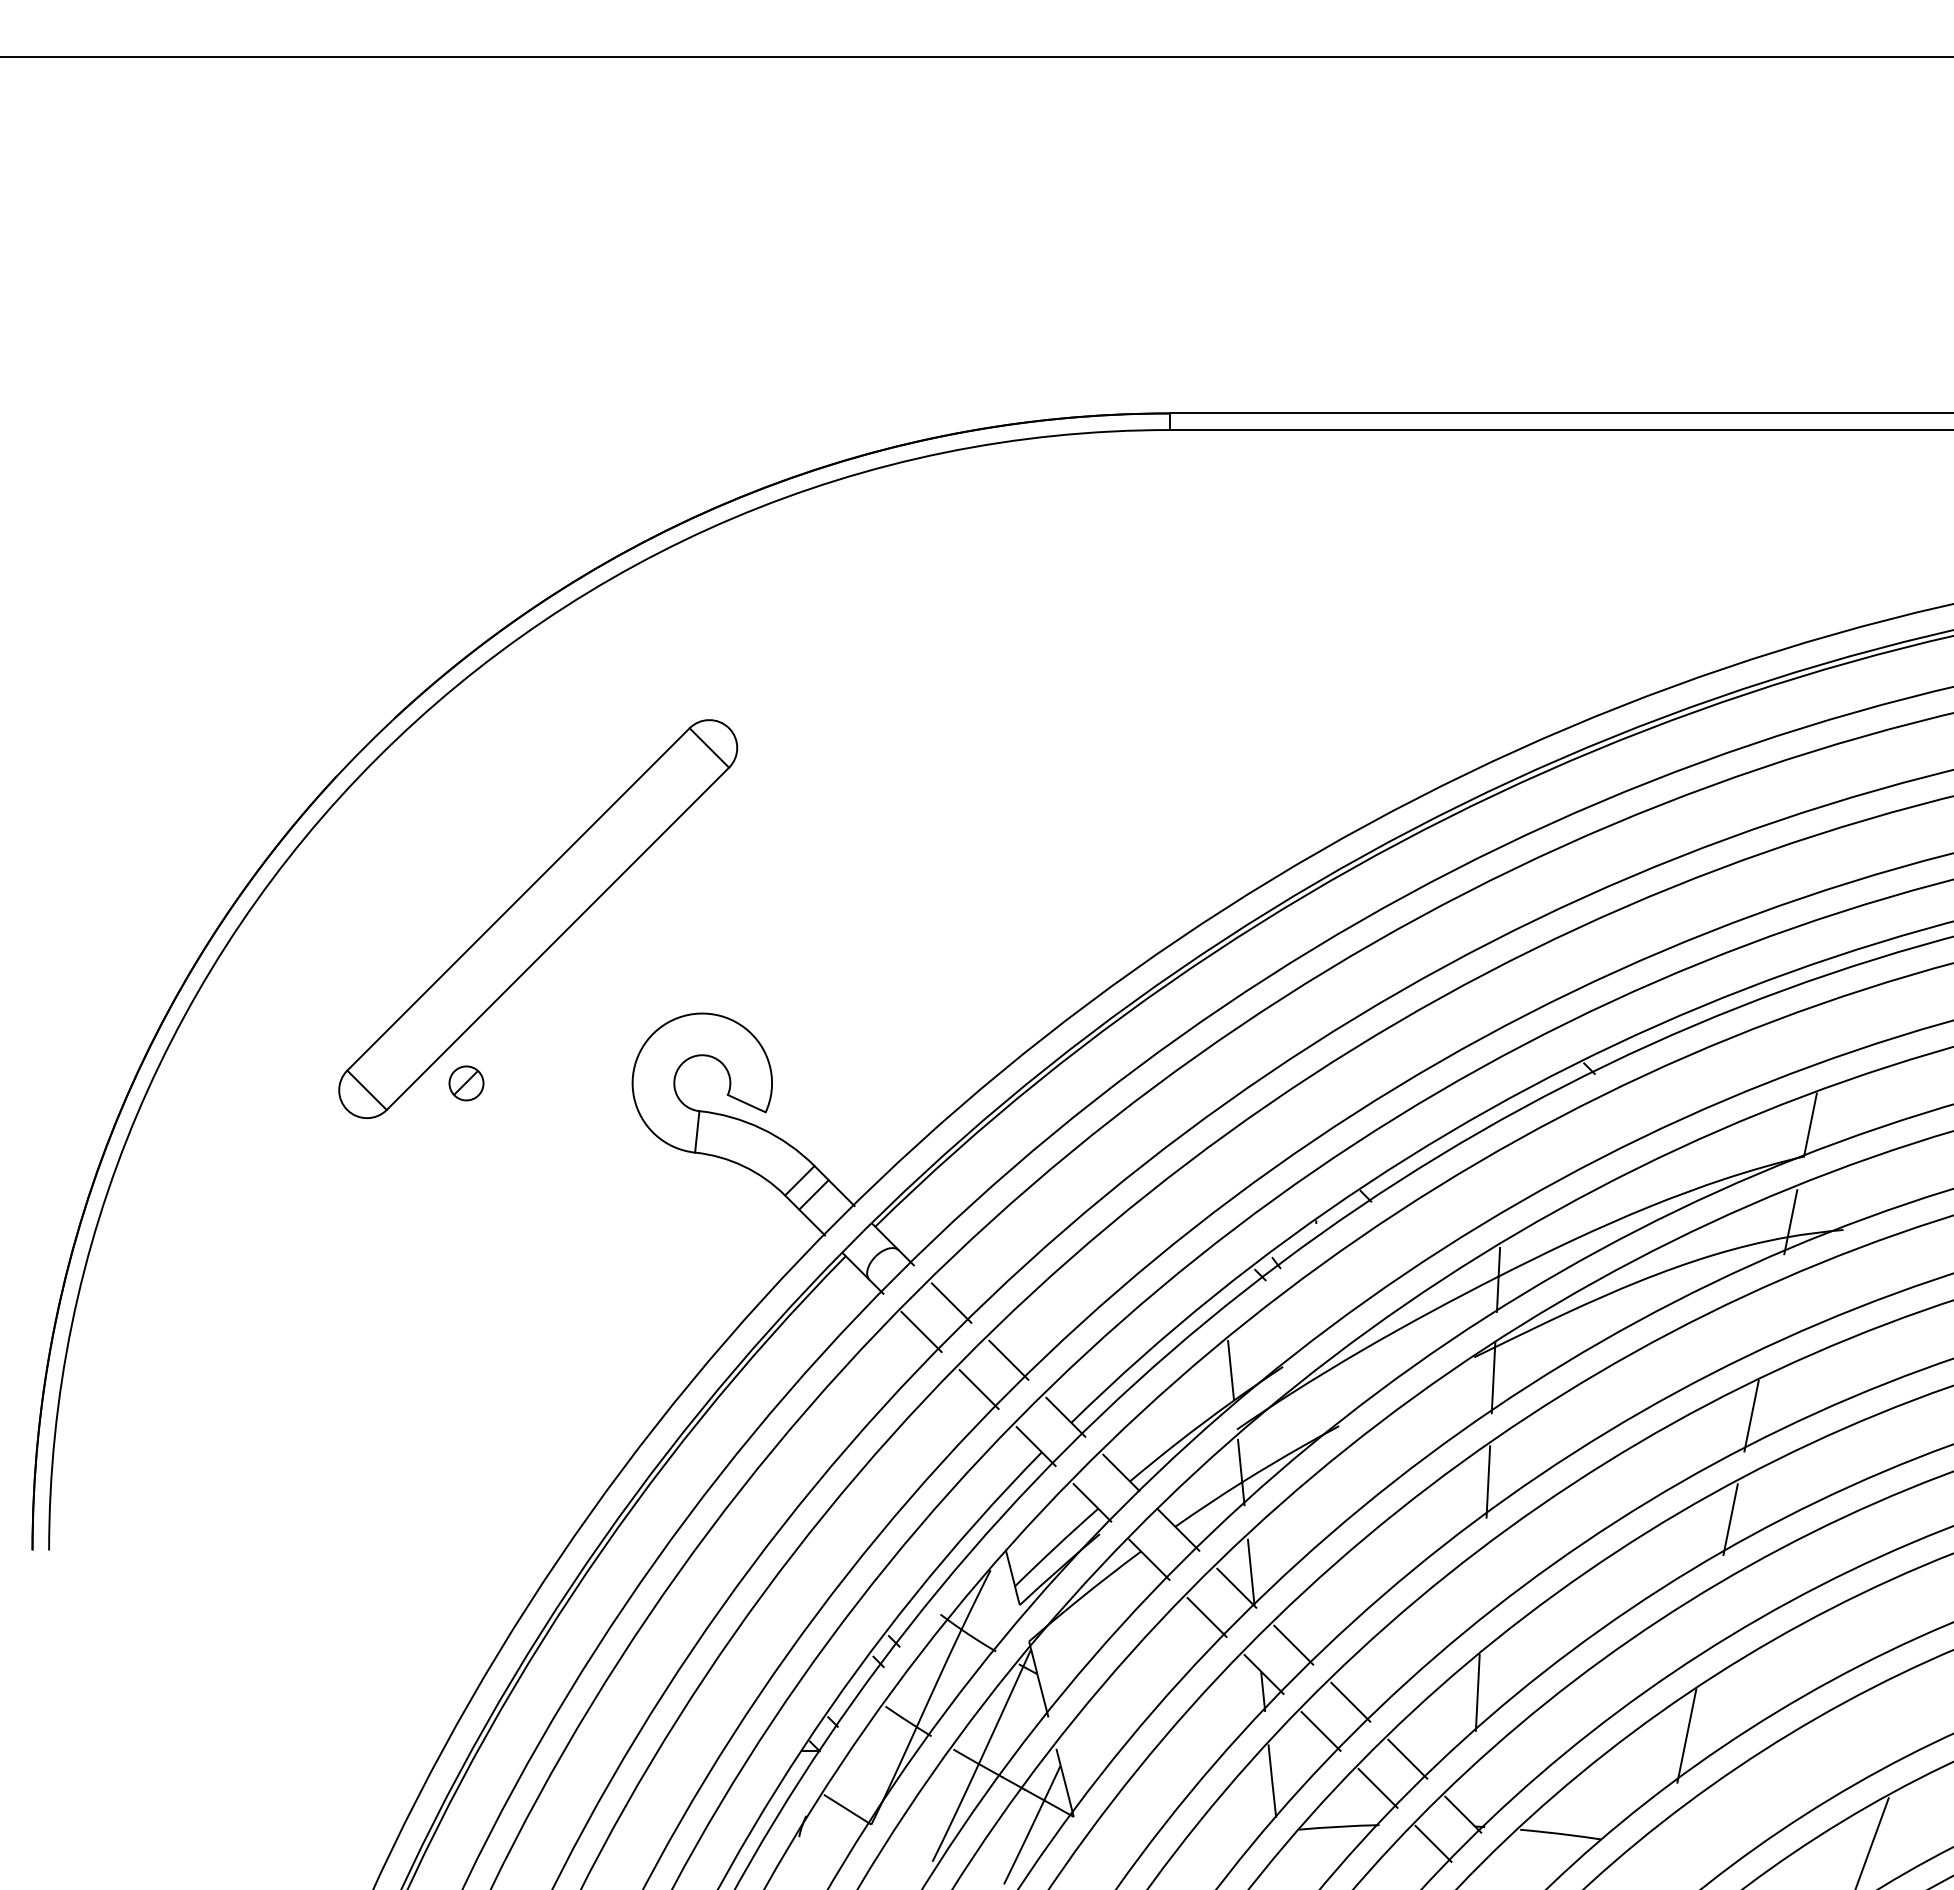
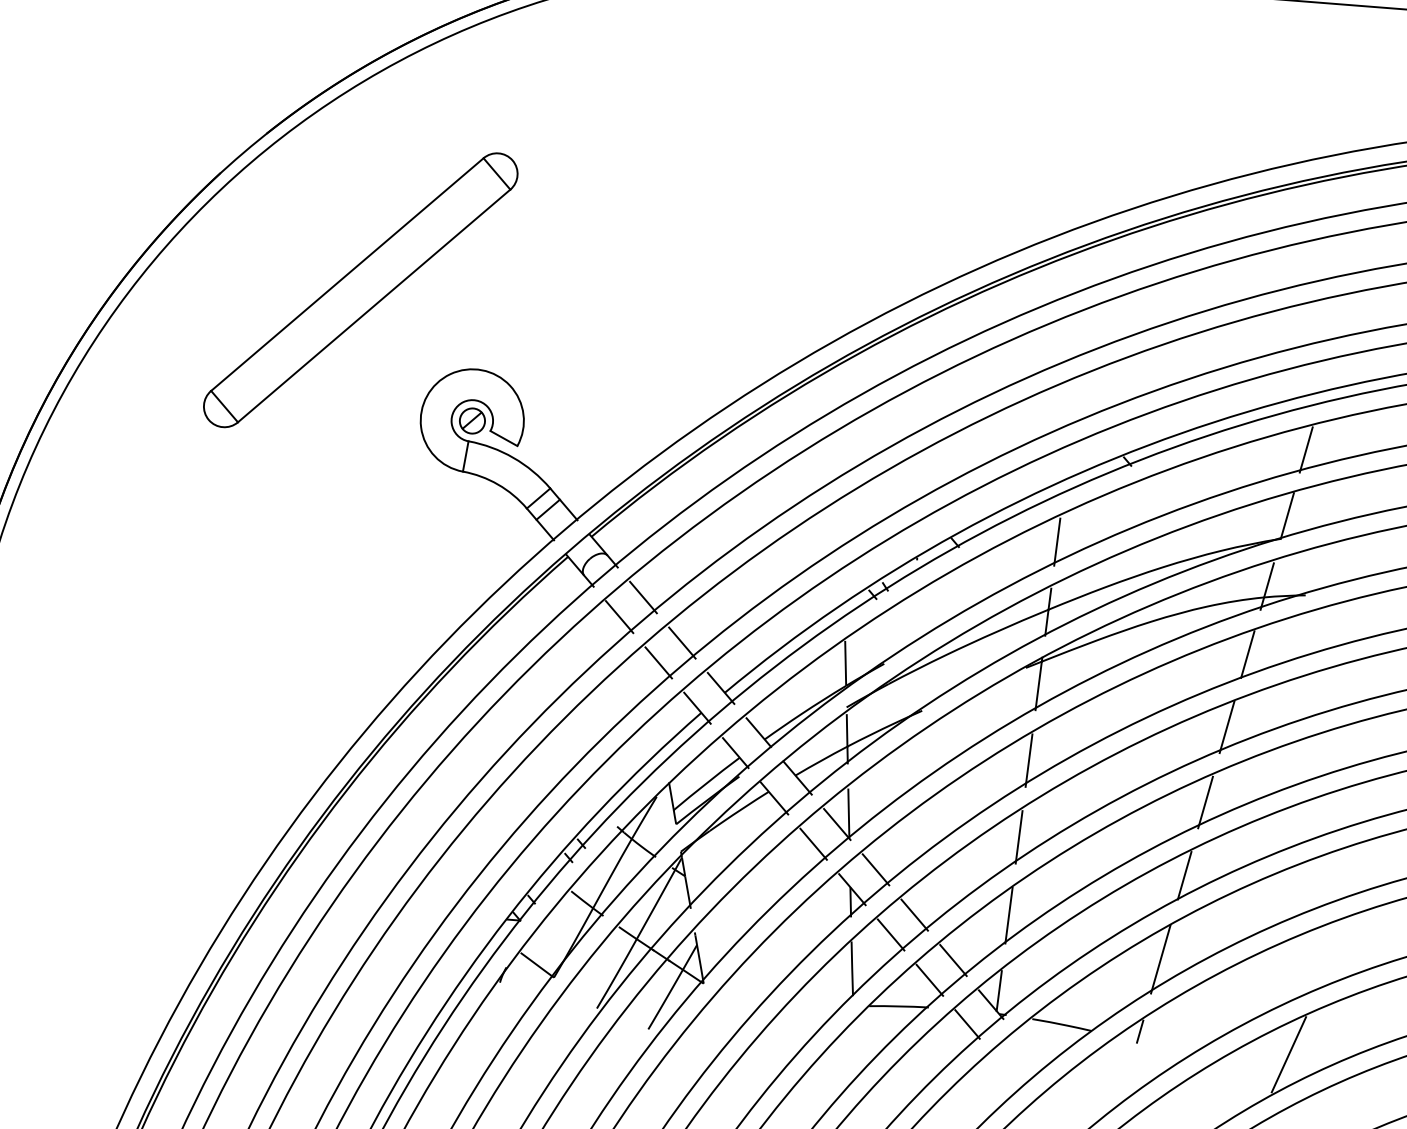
line: (1828, 1033) -> (1306, 449), added
part: (466, 1083) -> (472, 421), moved
line: (1502, 1184) -> (1056, 542), added
line: (1771, 1315) -> (1247, 654), added
line: (1482, 1586) -> (1018, 837), added
line: (1709, 1620) -> (1184, 875), added
line: (1472, 1795) -> (999, 991), added
line: (1666, 1835) -> (1139, 1031), added

